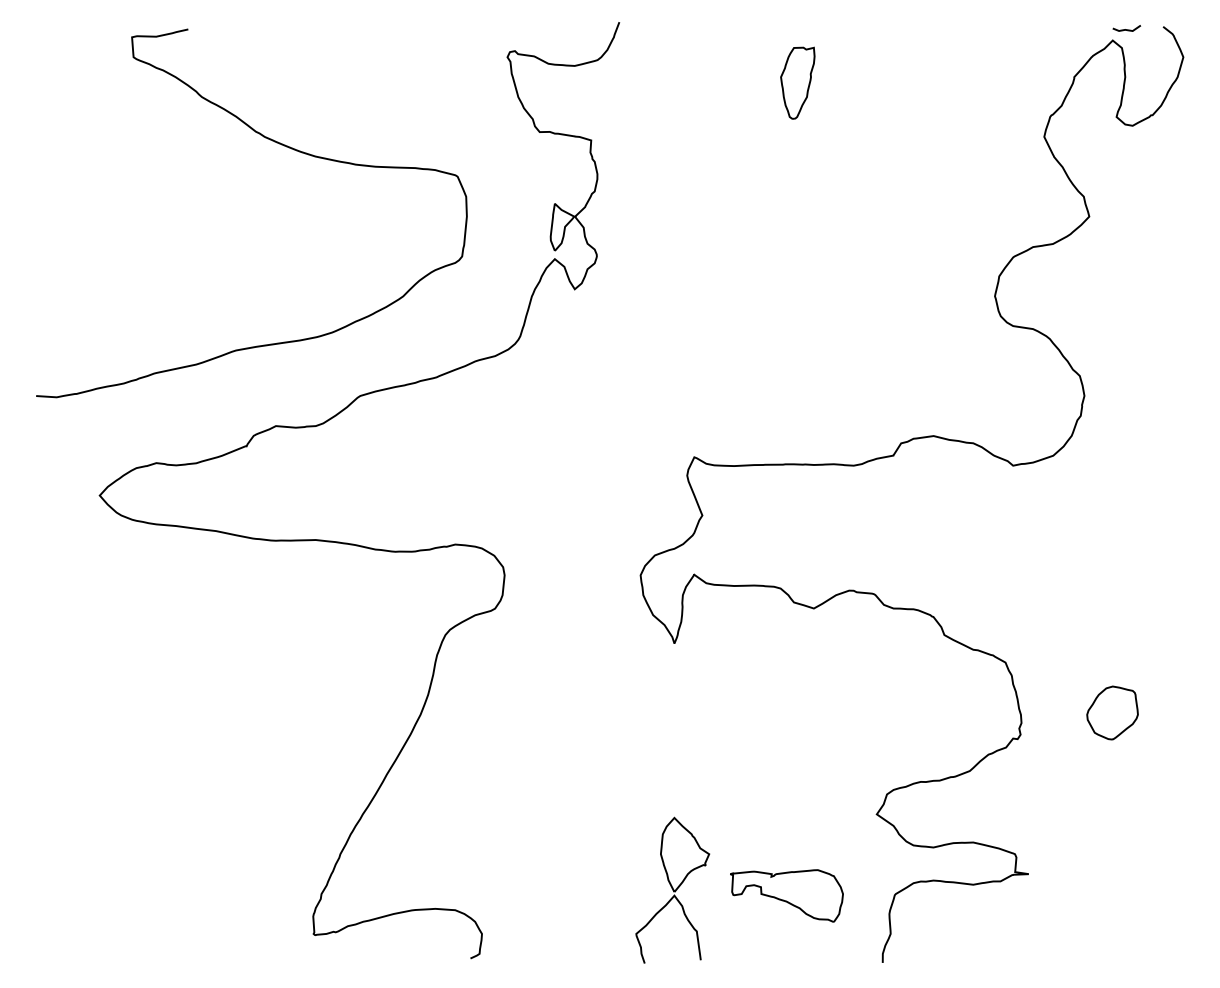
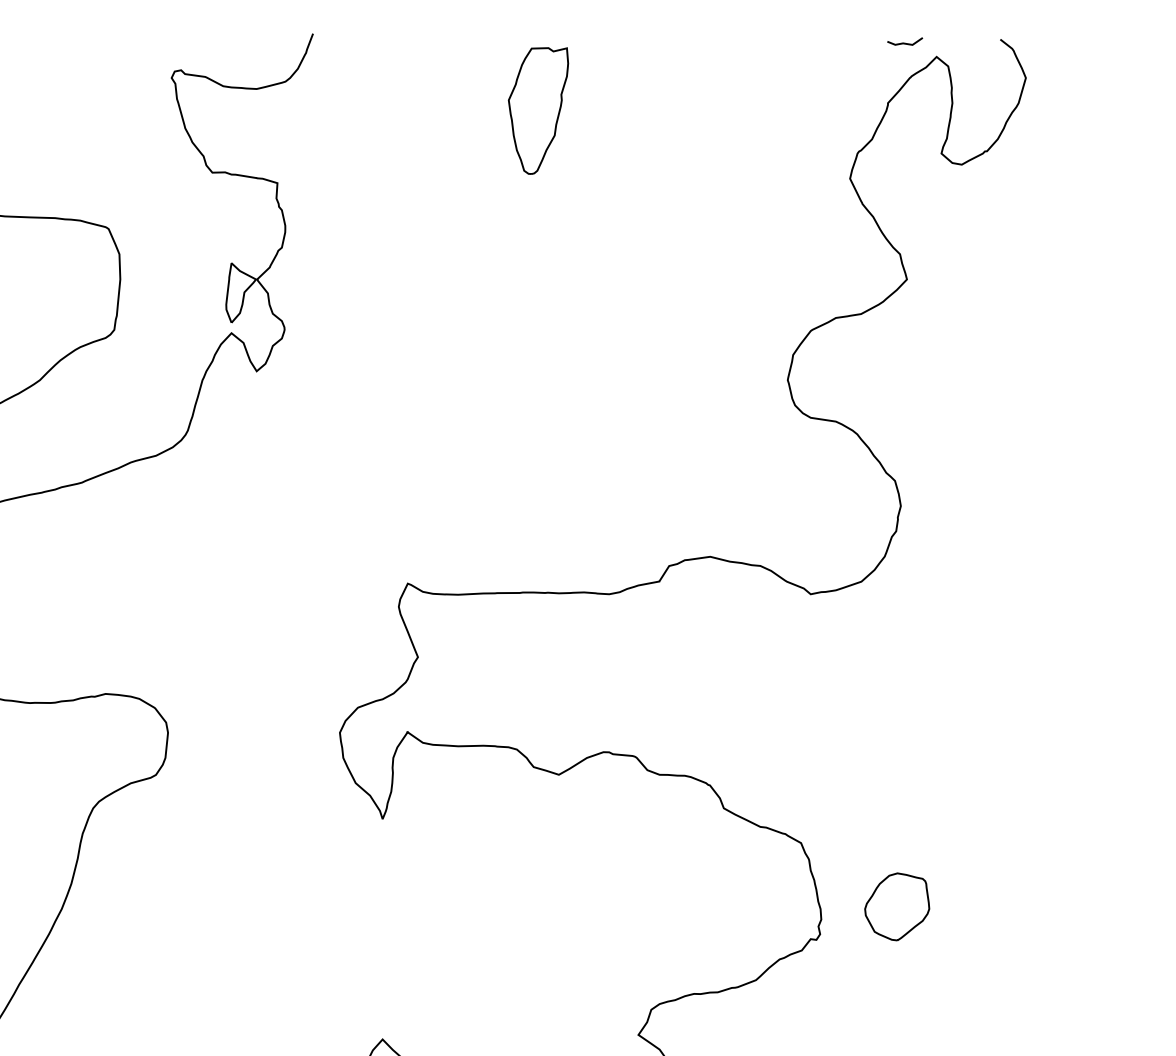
line: (1126, 29) -> (904, 42), moved
part: (797, 82) -> (538, 109), size x1.4
part: (1112, 712) -> (897, 906), moved

